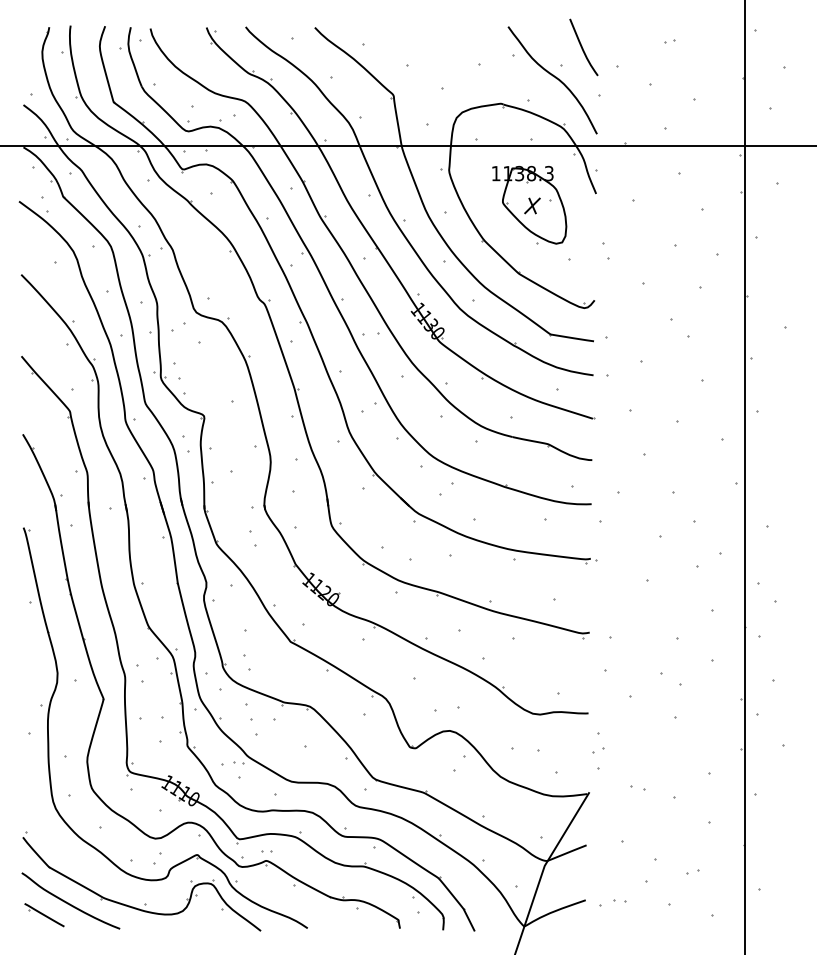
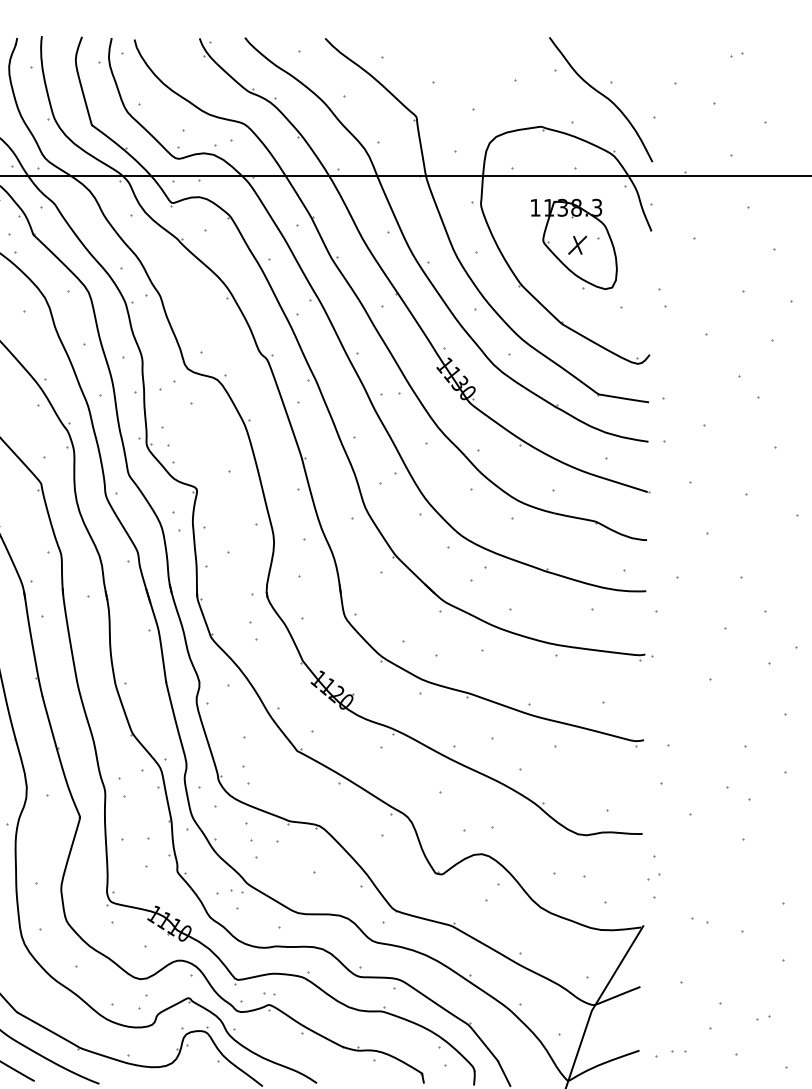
curve: (582, 47) -> (635, 61), removed

